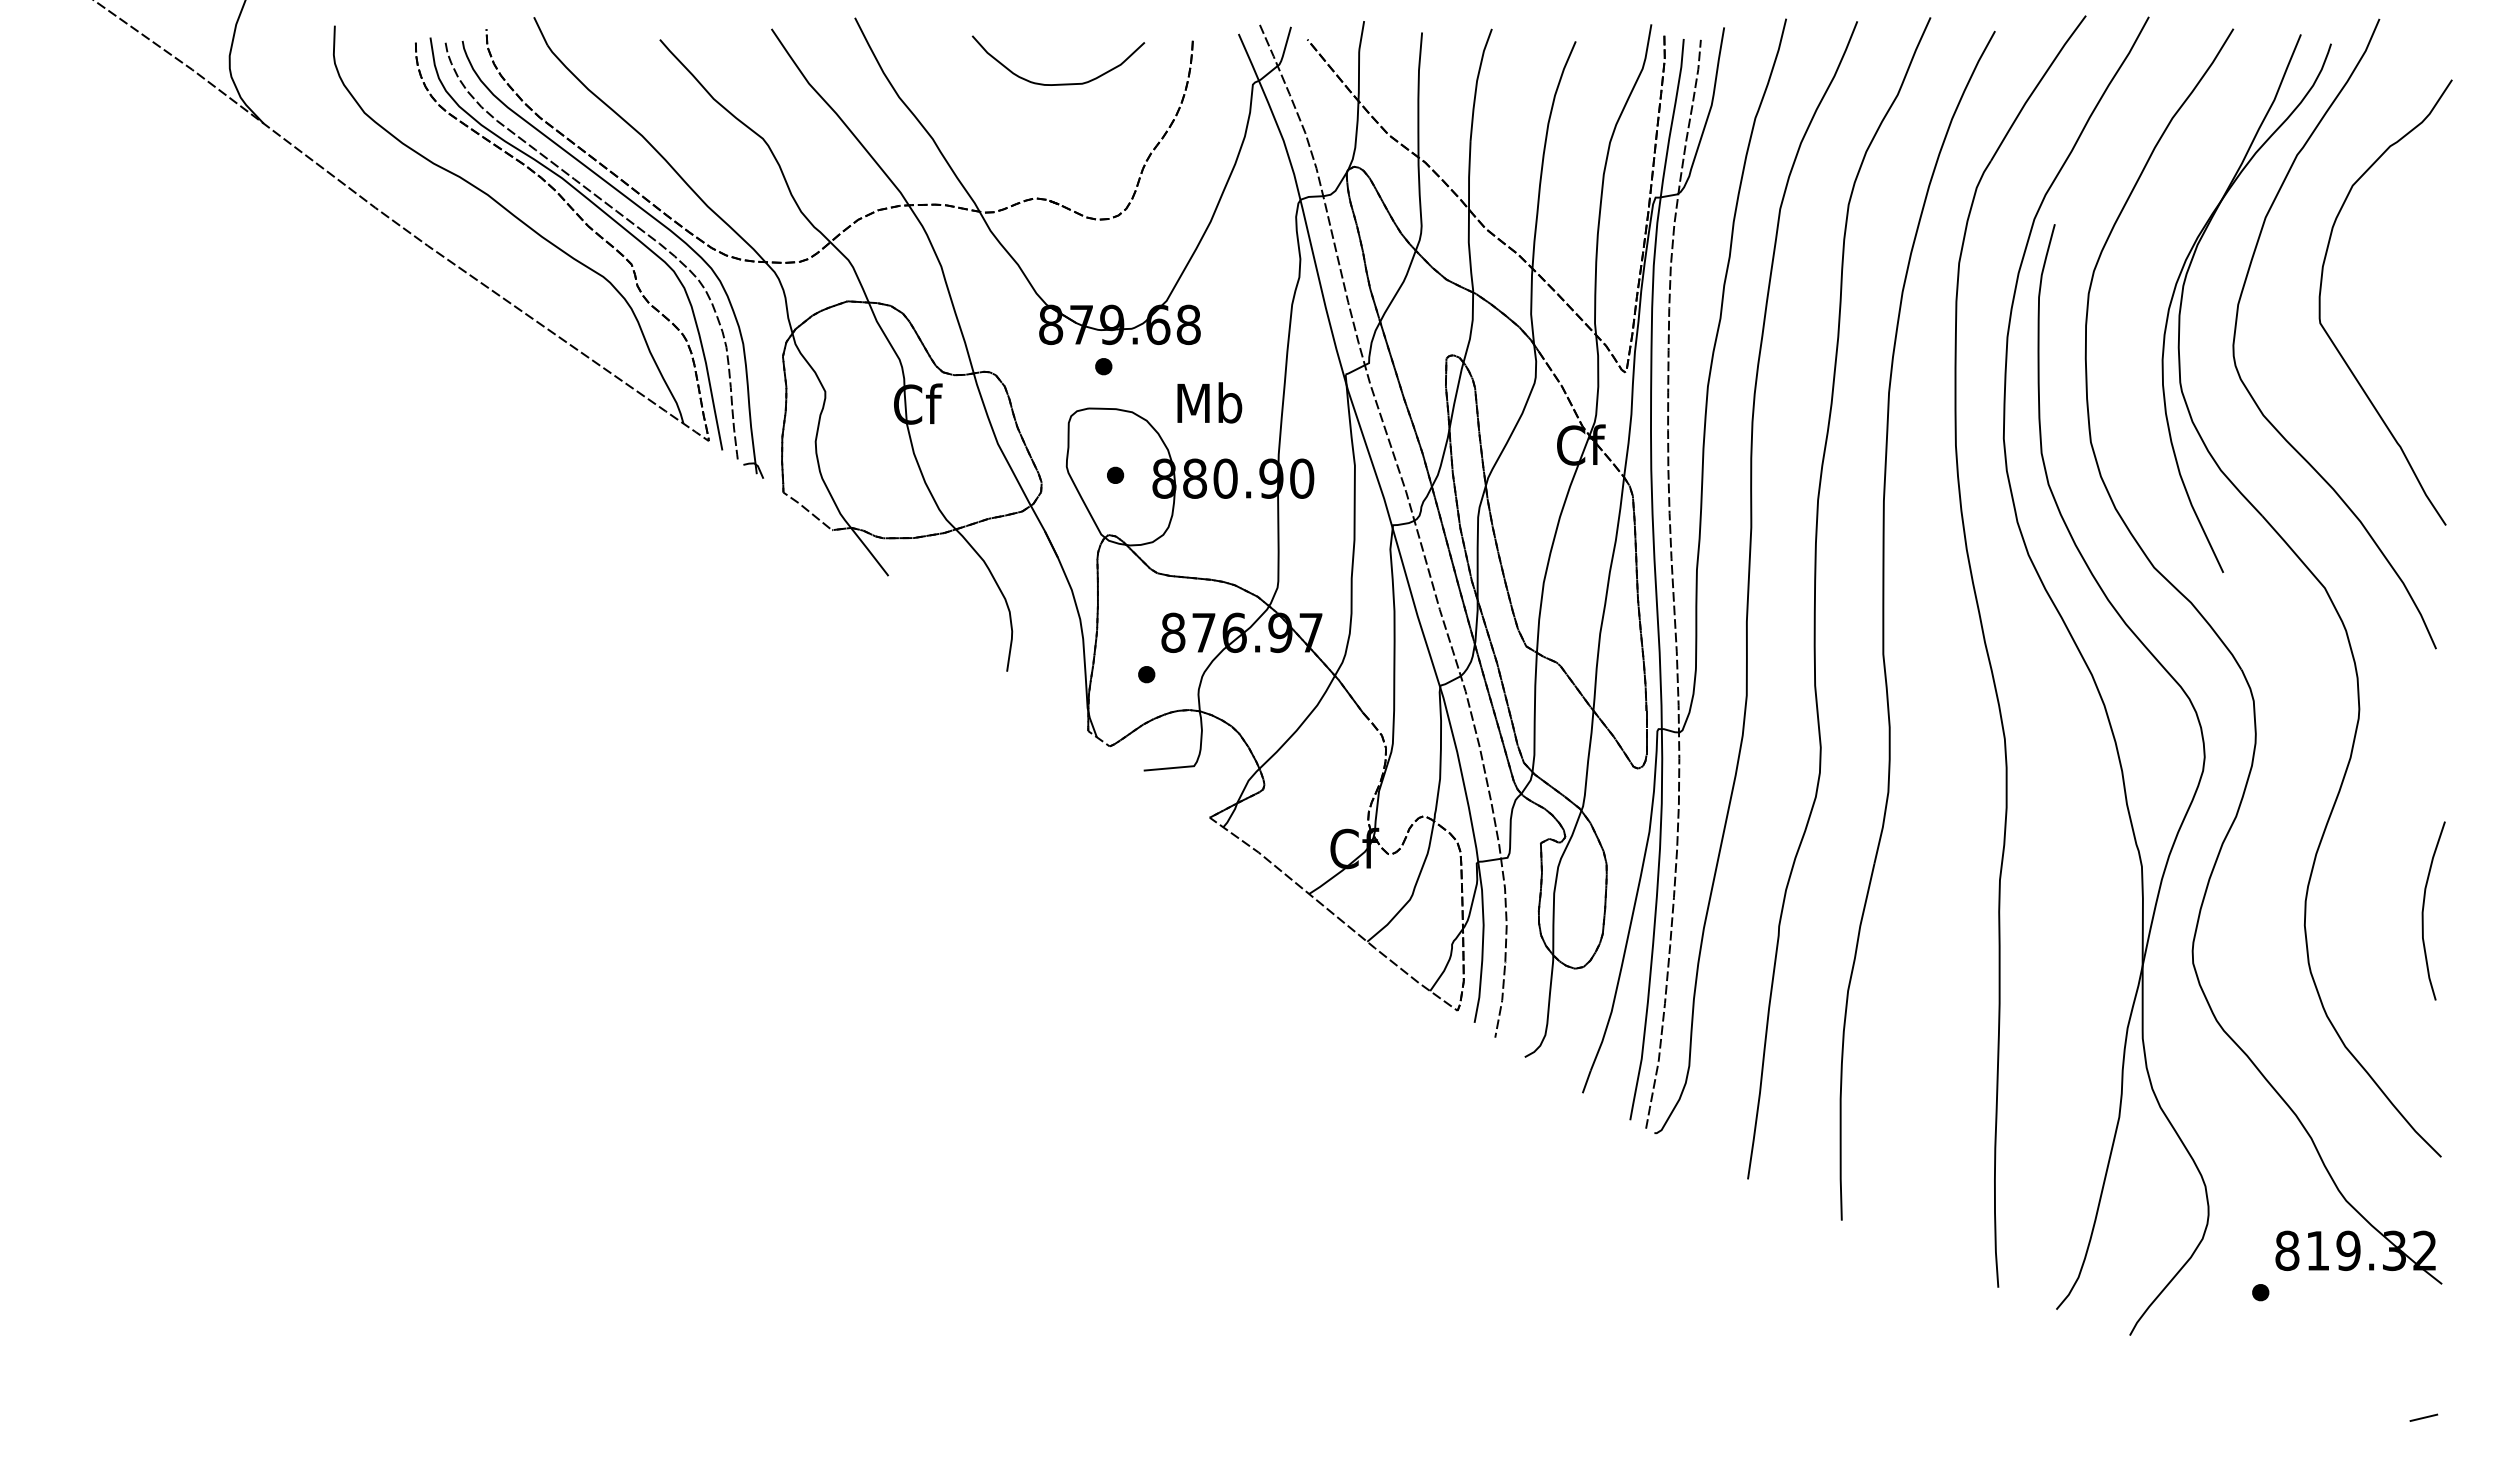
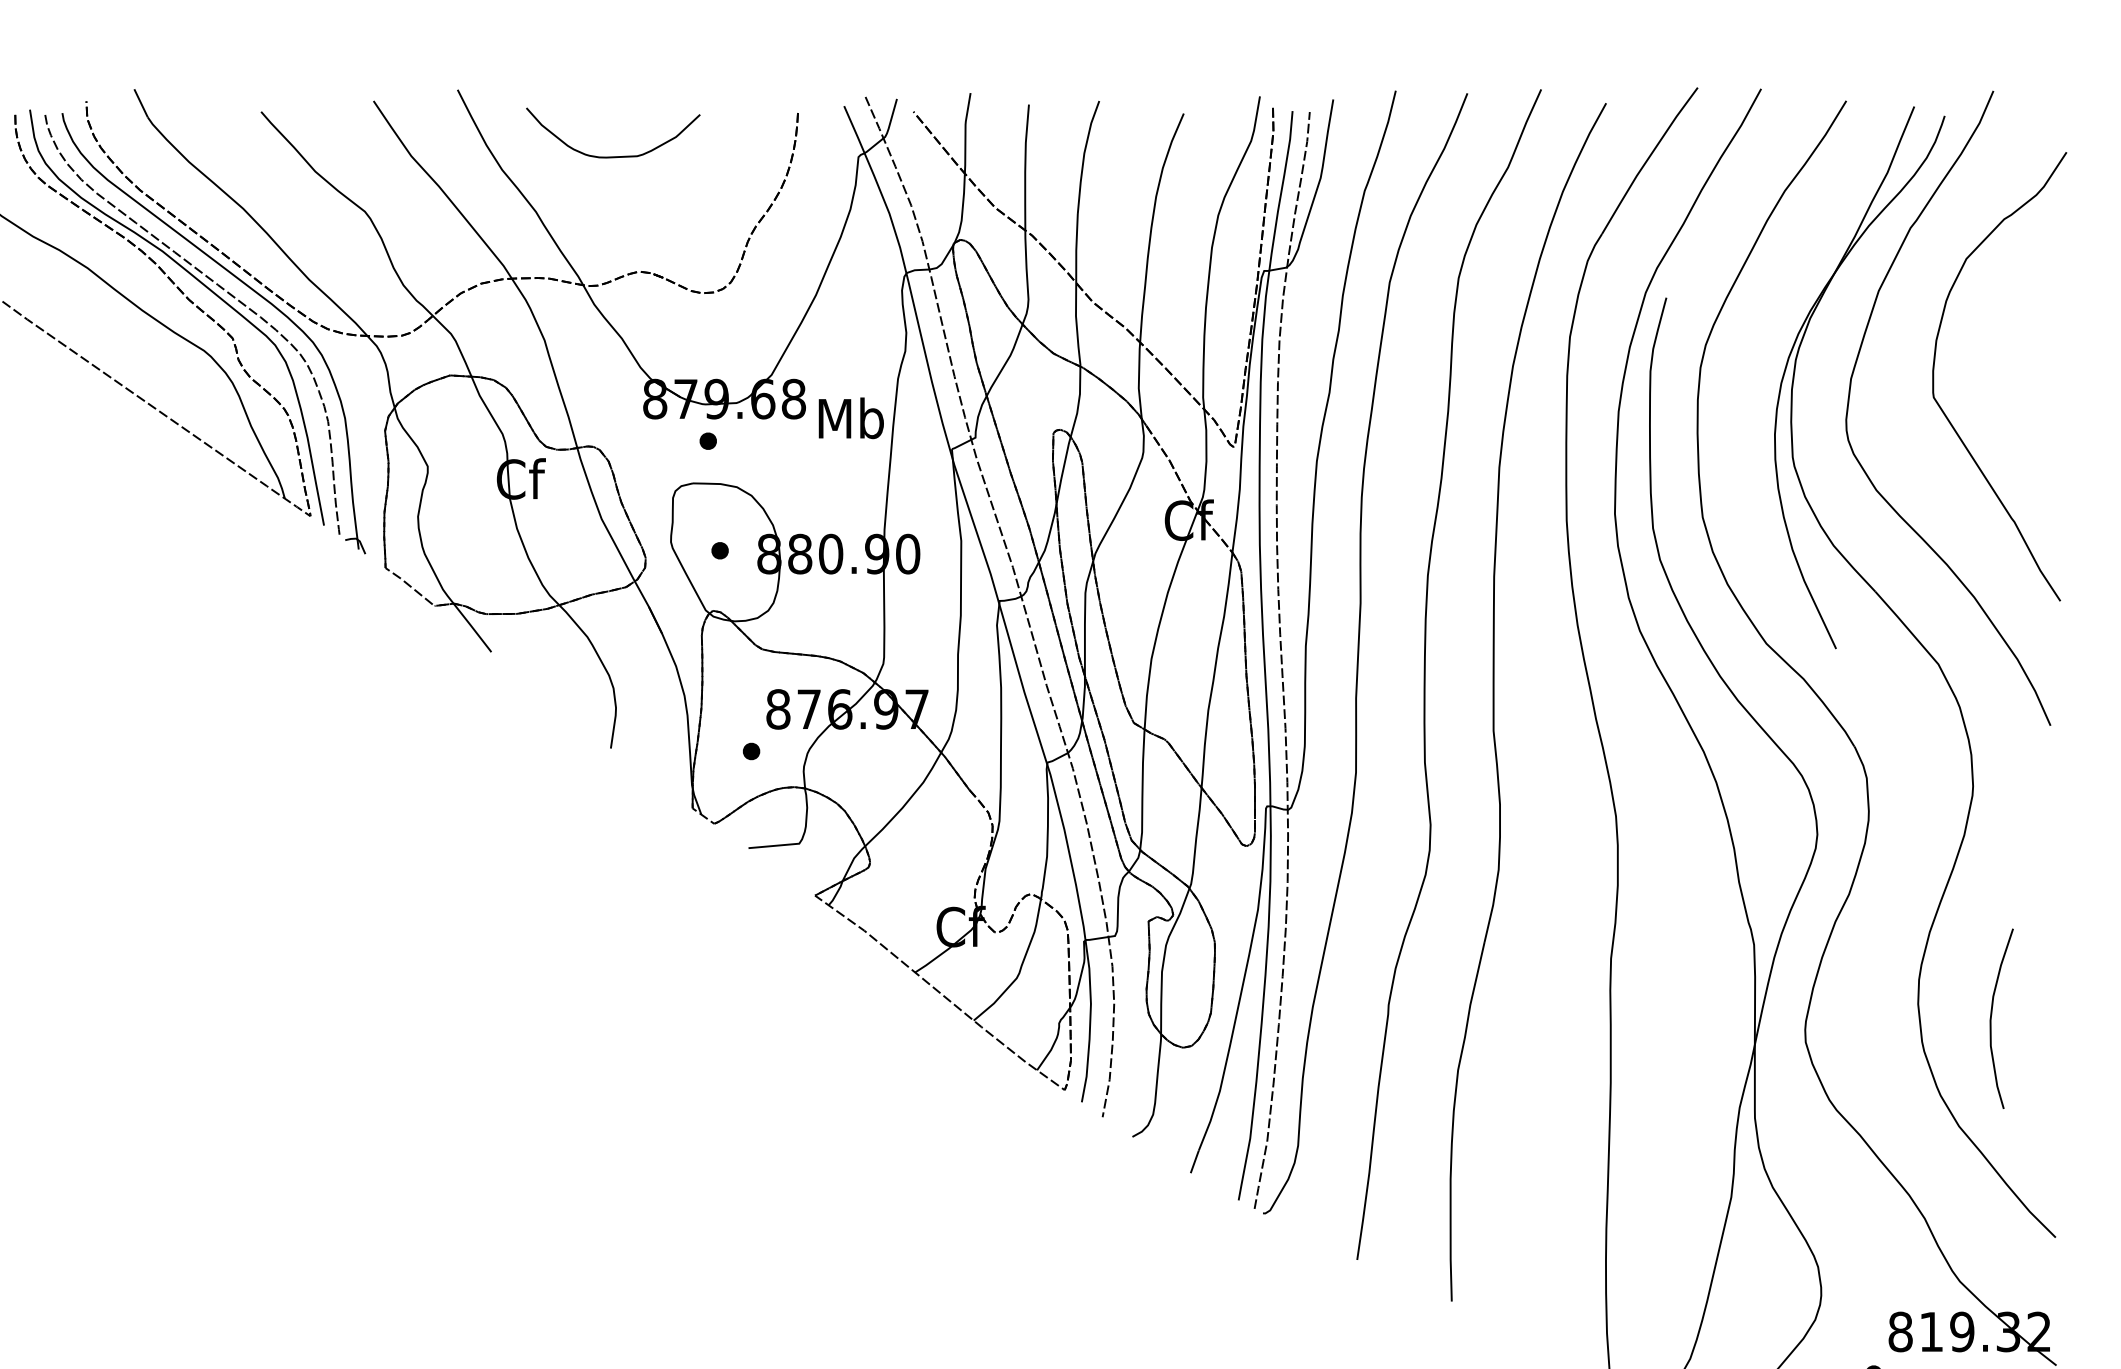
curve: (1058, 83) -> (613, 155), moved
text: (1209, 402) -> (851, 417), moved
curve: (2424, 907) -> (1992, 1015), moved

